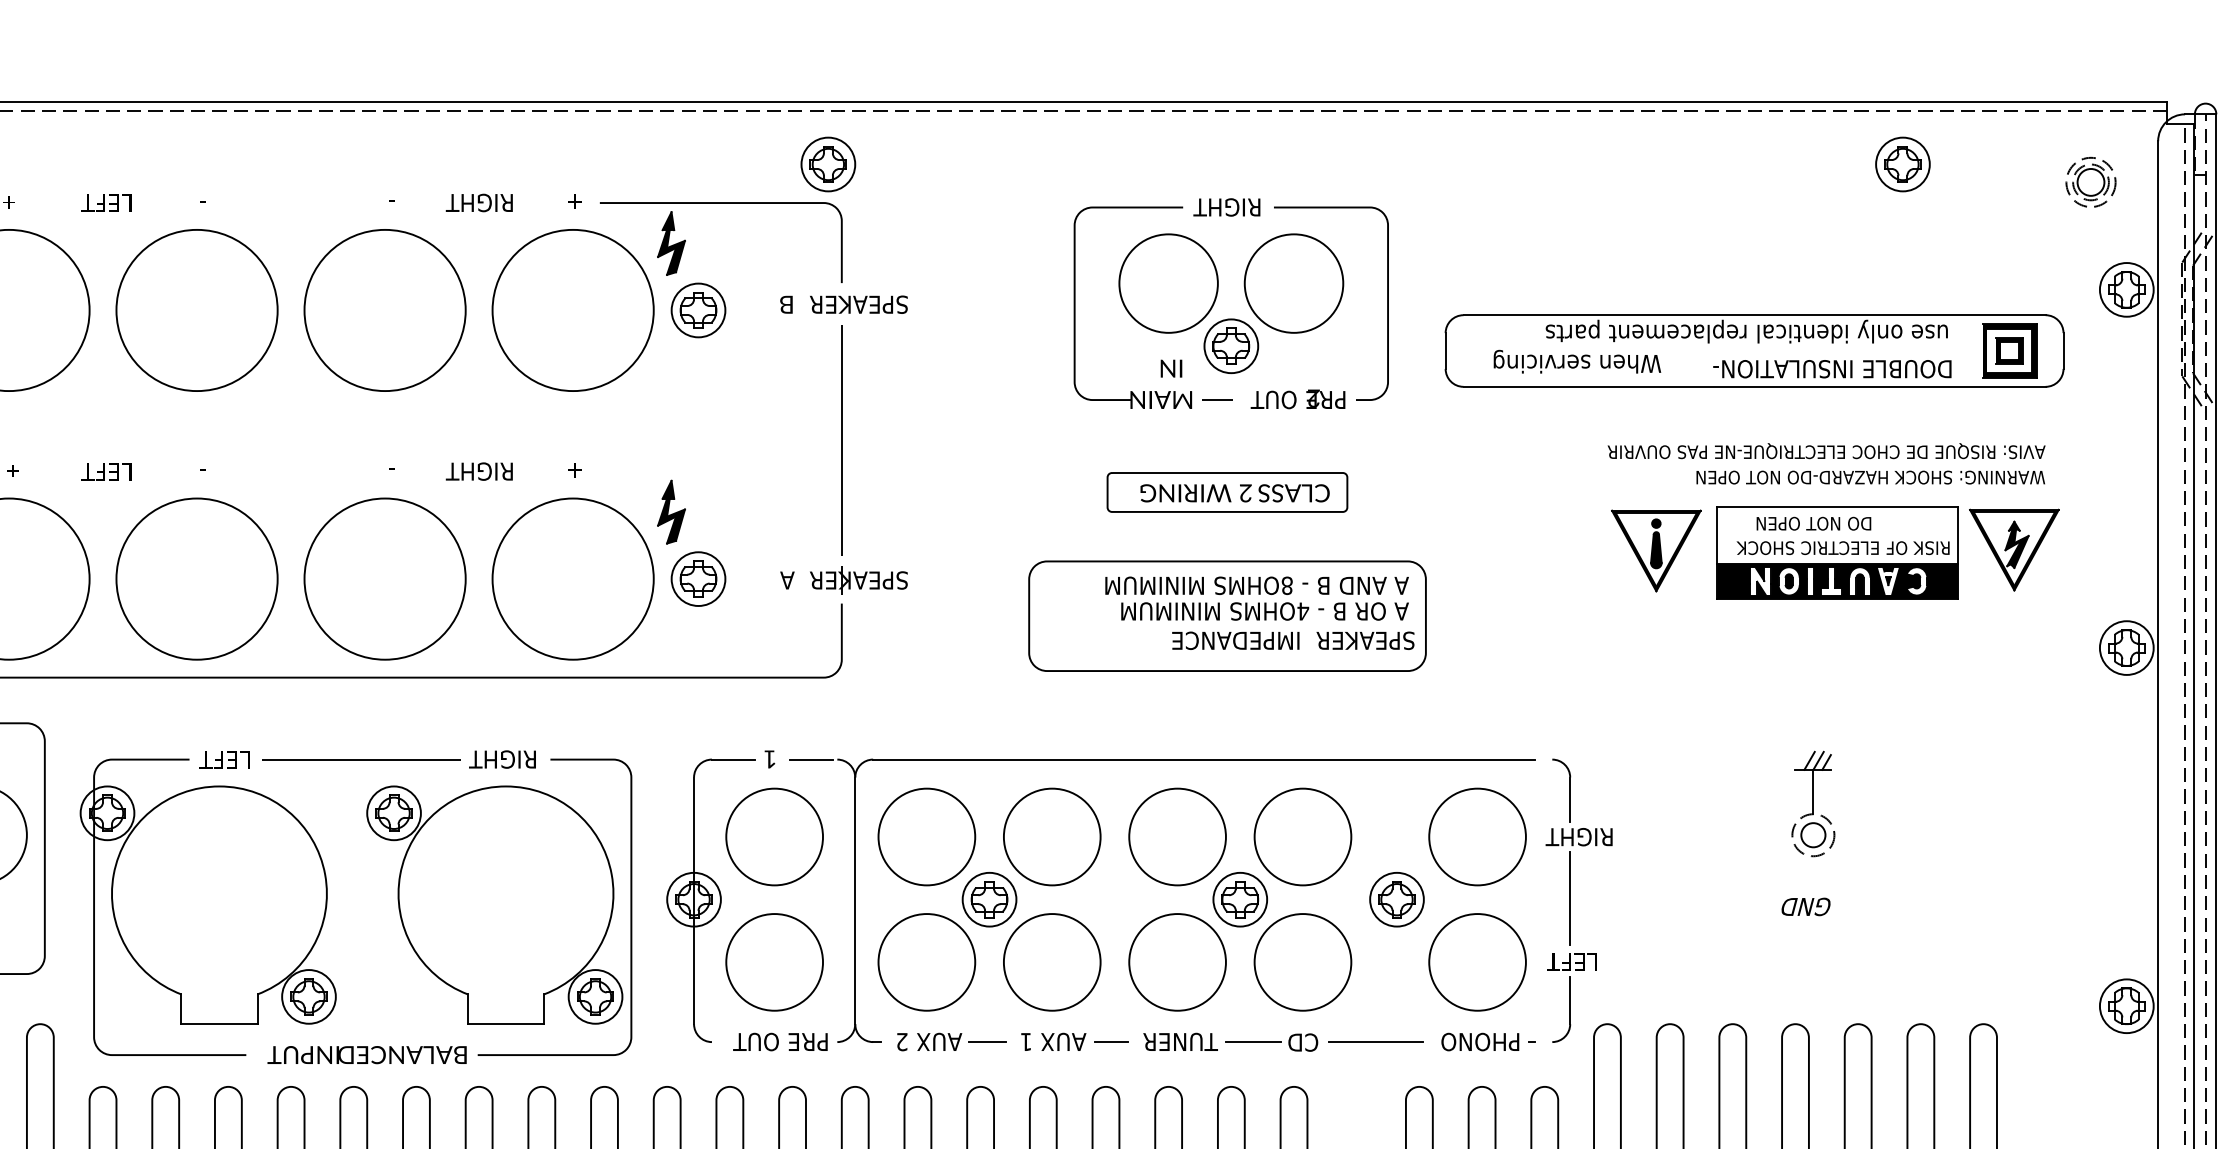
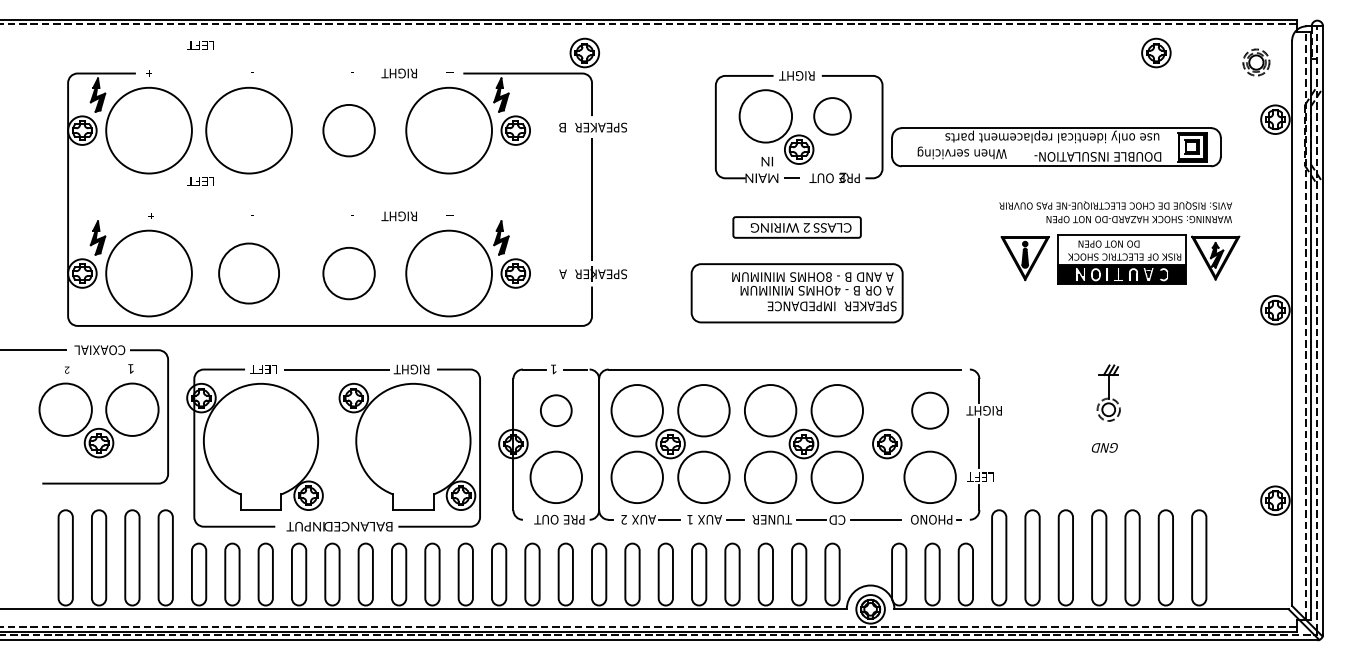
text: (105, 202) -> (200, 45), moved
circle: (1293, 283) -> (832, 116), size x0.7
circle: (383, 310) -> (348, 130), size x0.6
part: (1754, 351) -> (1056, 147), moved
text: (105, 471) -> (200, 181), moved
circle: (195, 579) -> (248, 273), size x0.7
circle: (383, 579) -> (348, 273), size x0.6
circle: (775, 836) -> (556, 410), size x0.6
circle: (1476, 836) -> (929, 410), size x0.7

